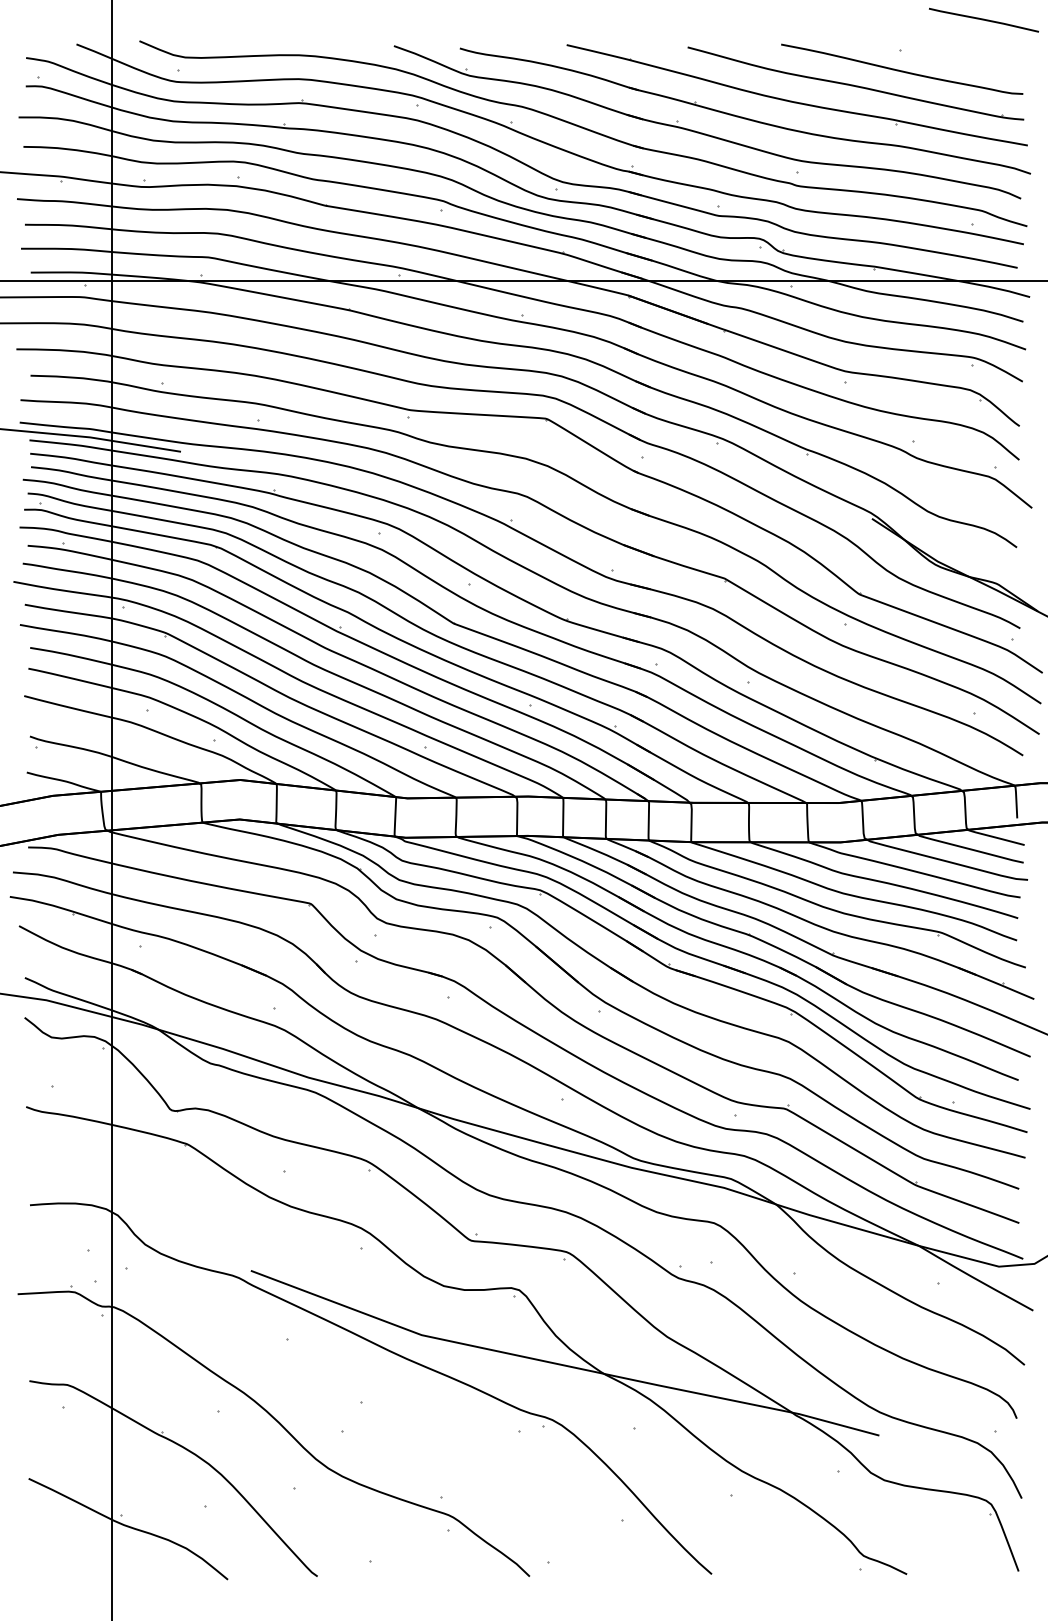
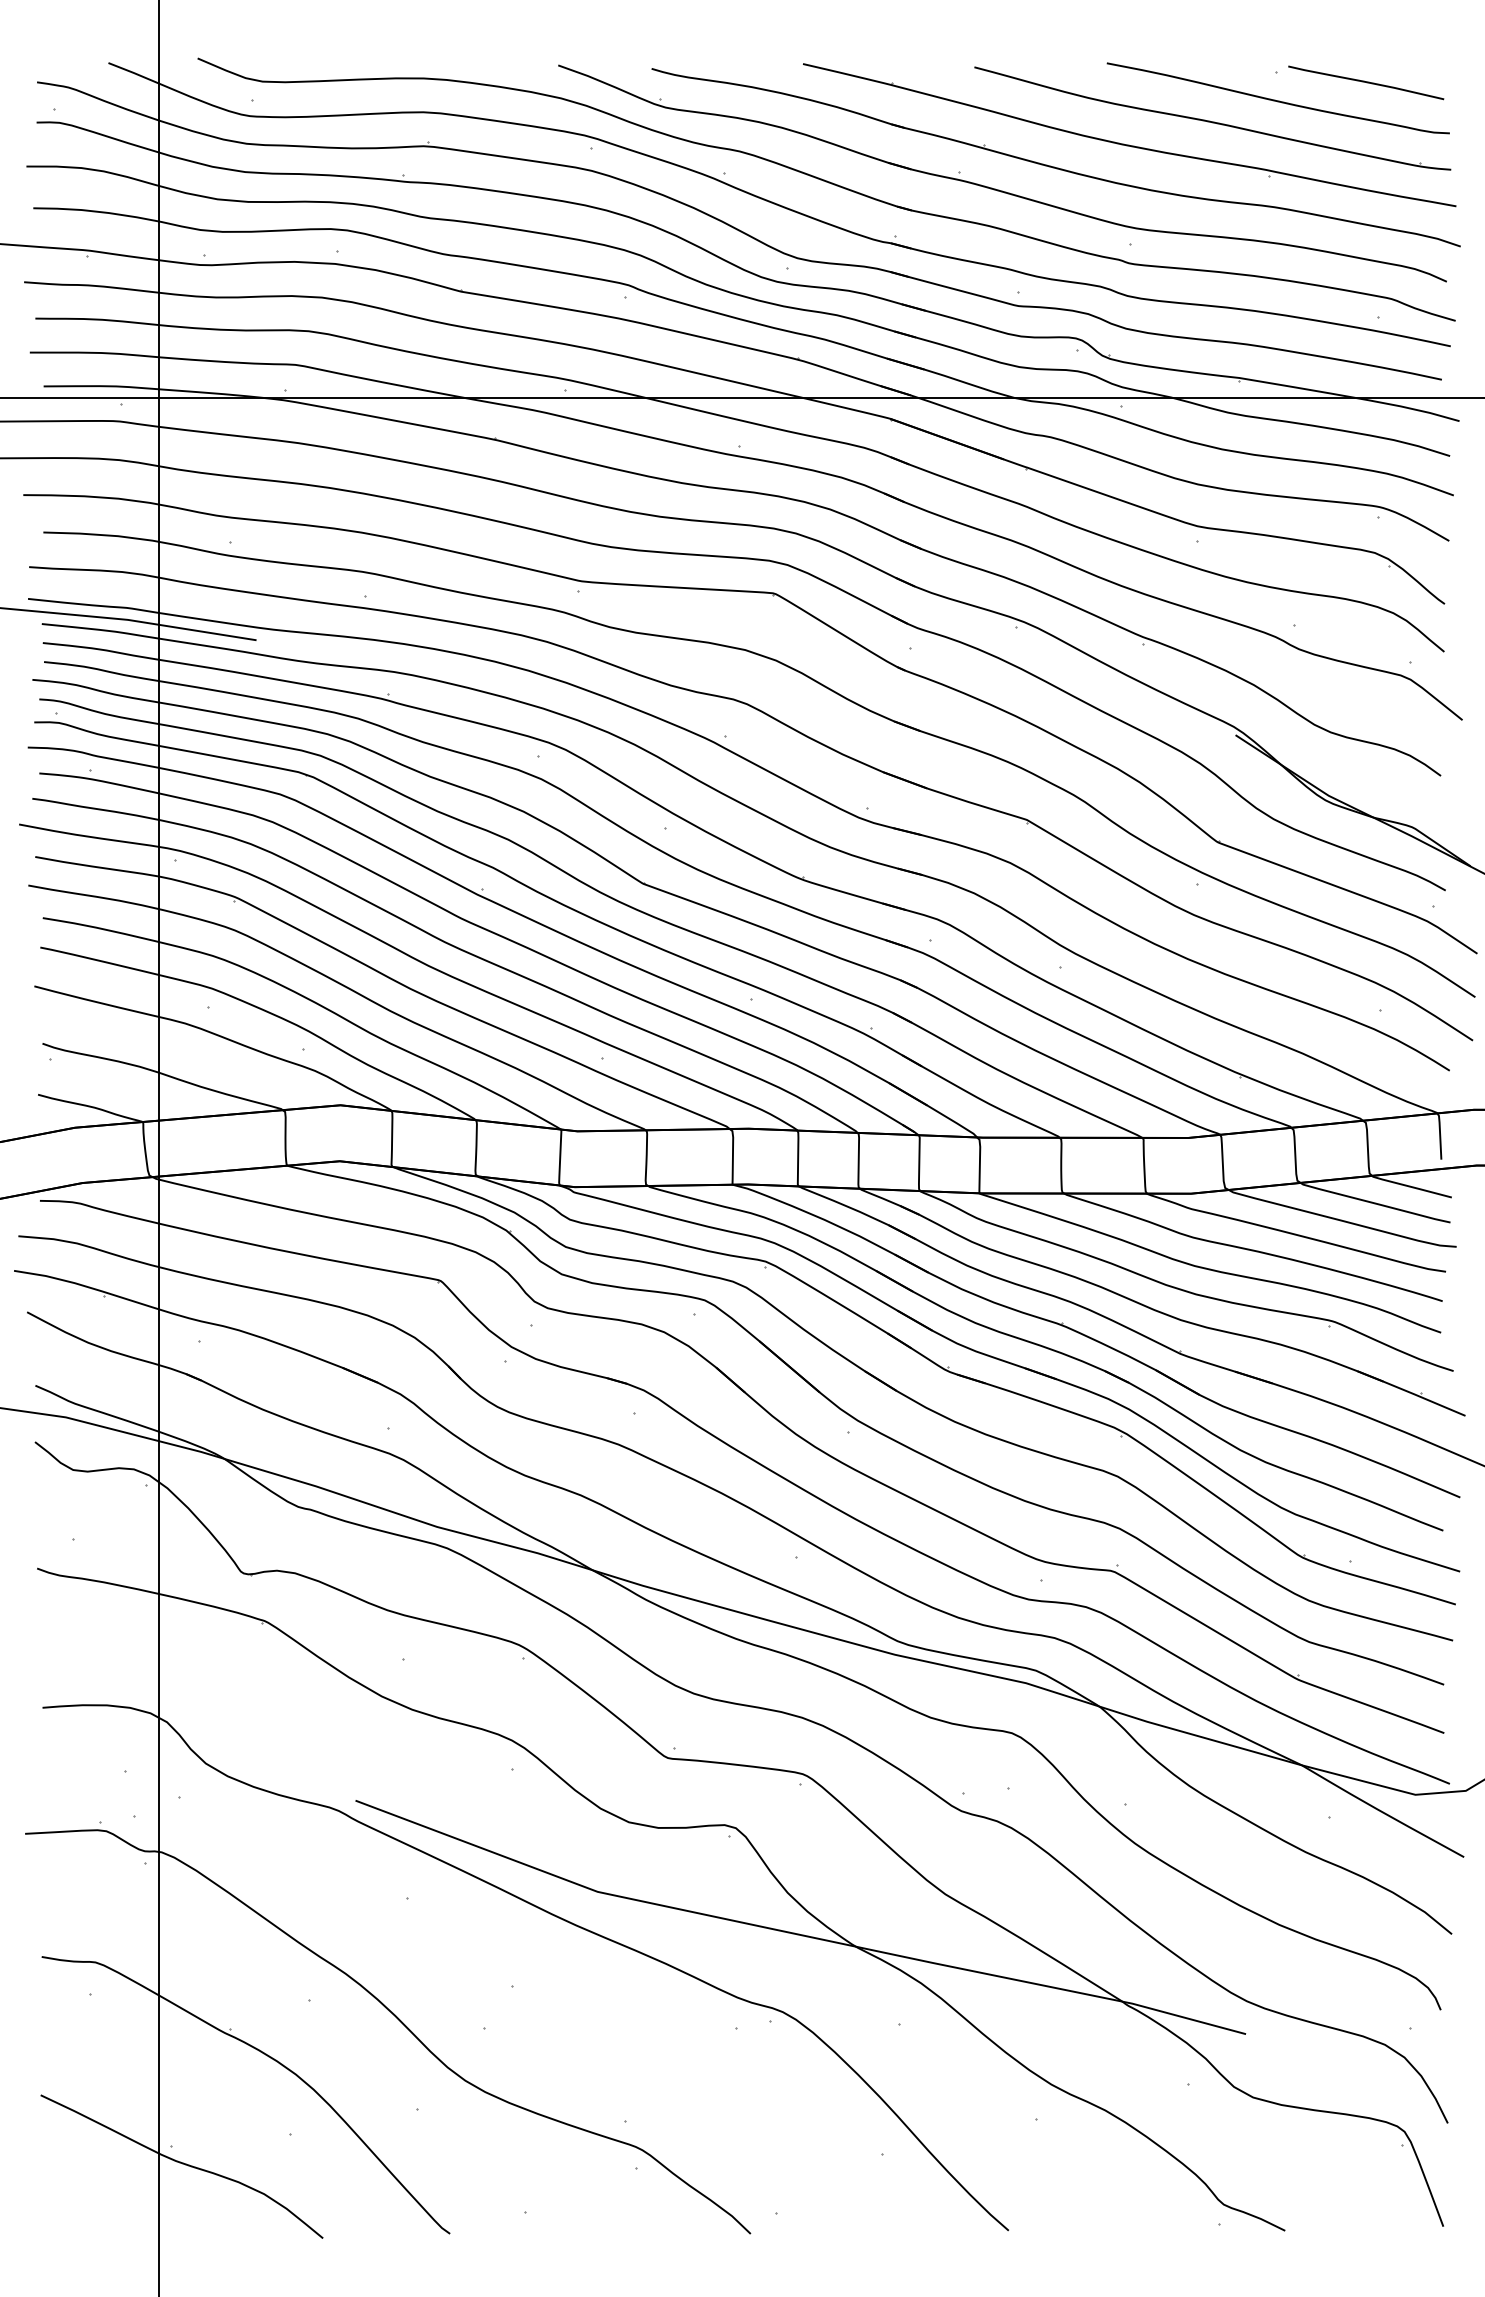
curve: (984, 20) -> (1366, 82), moved

